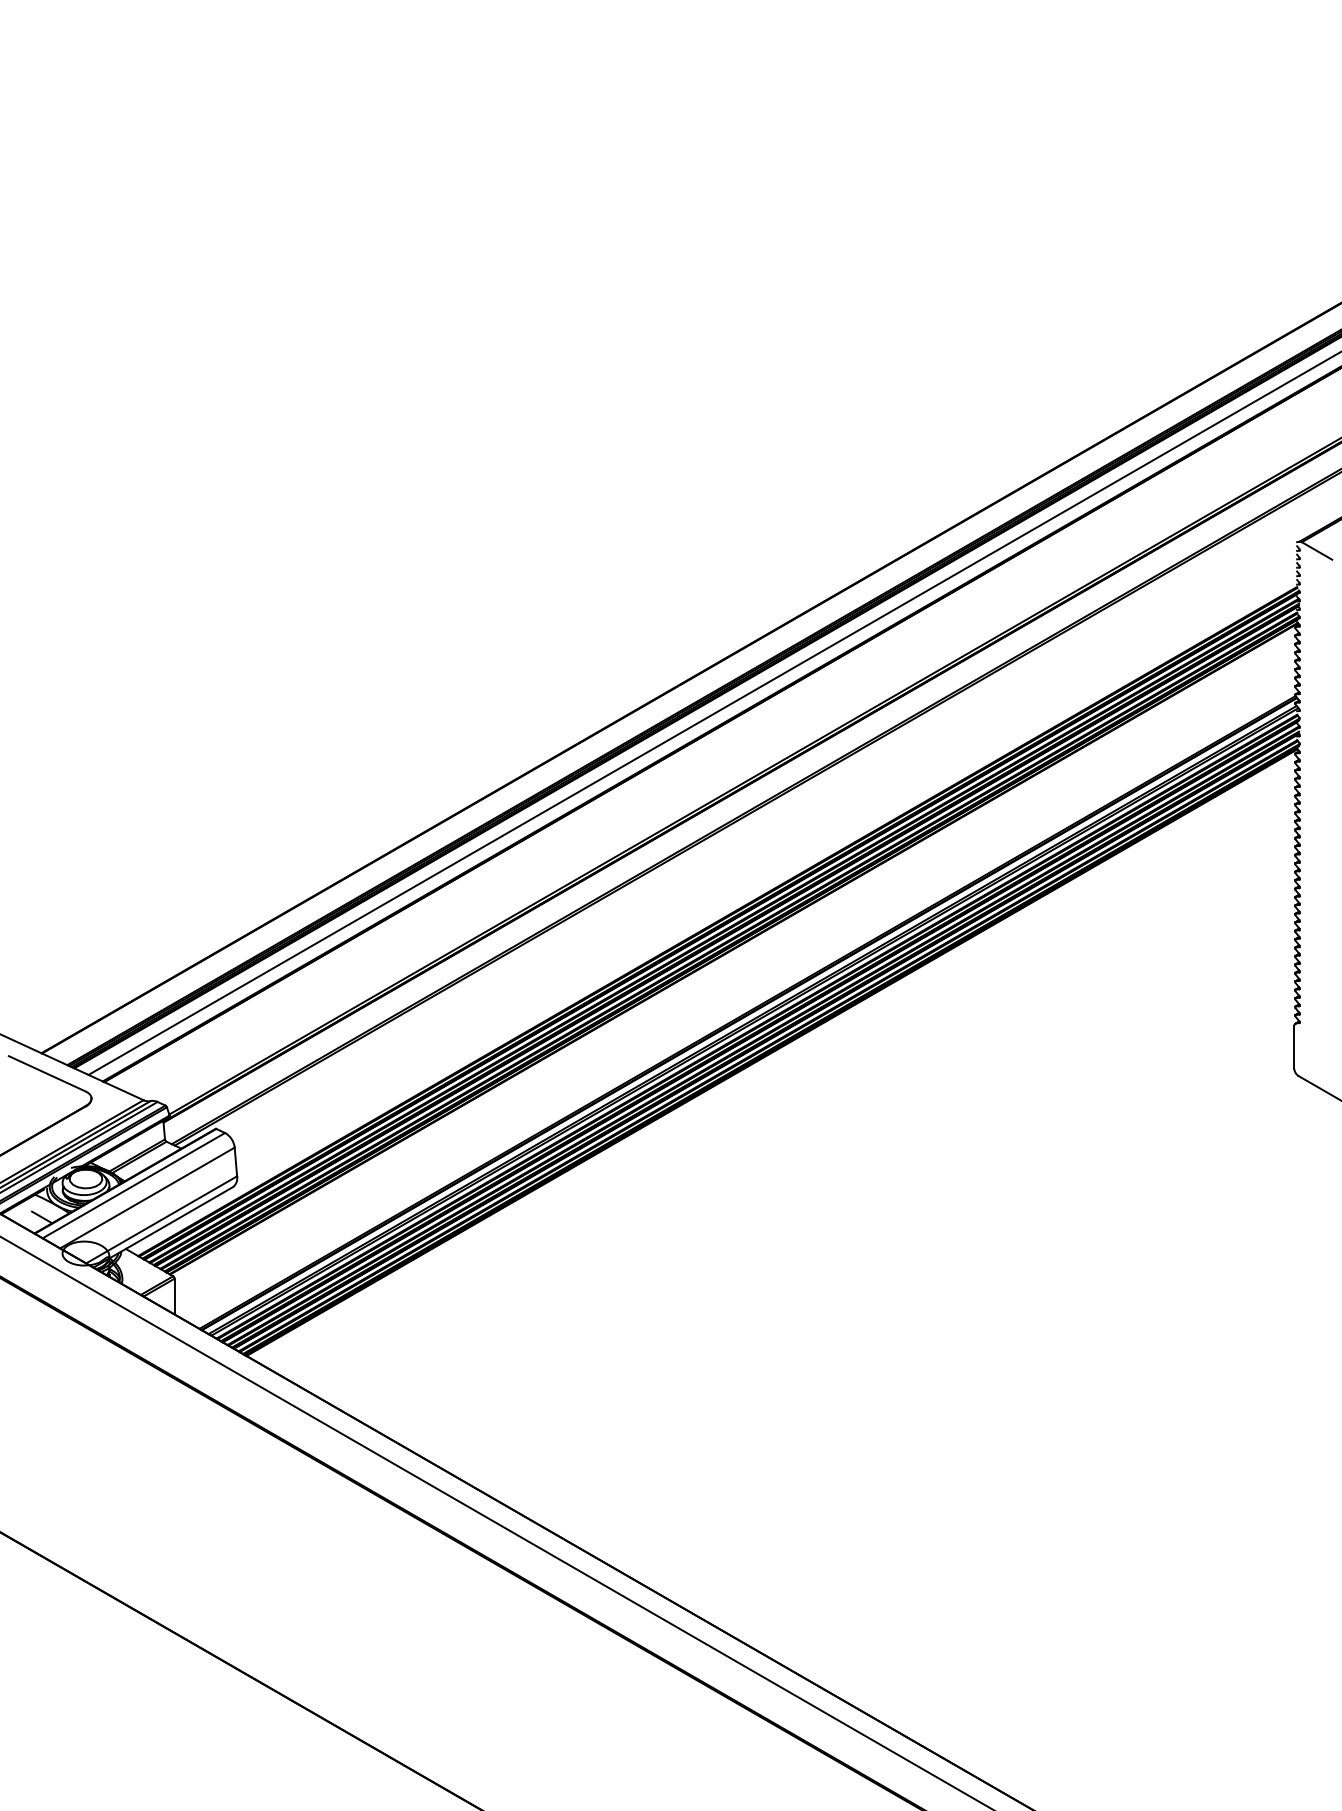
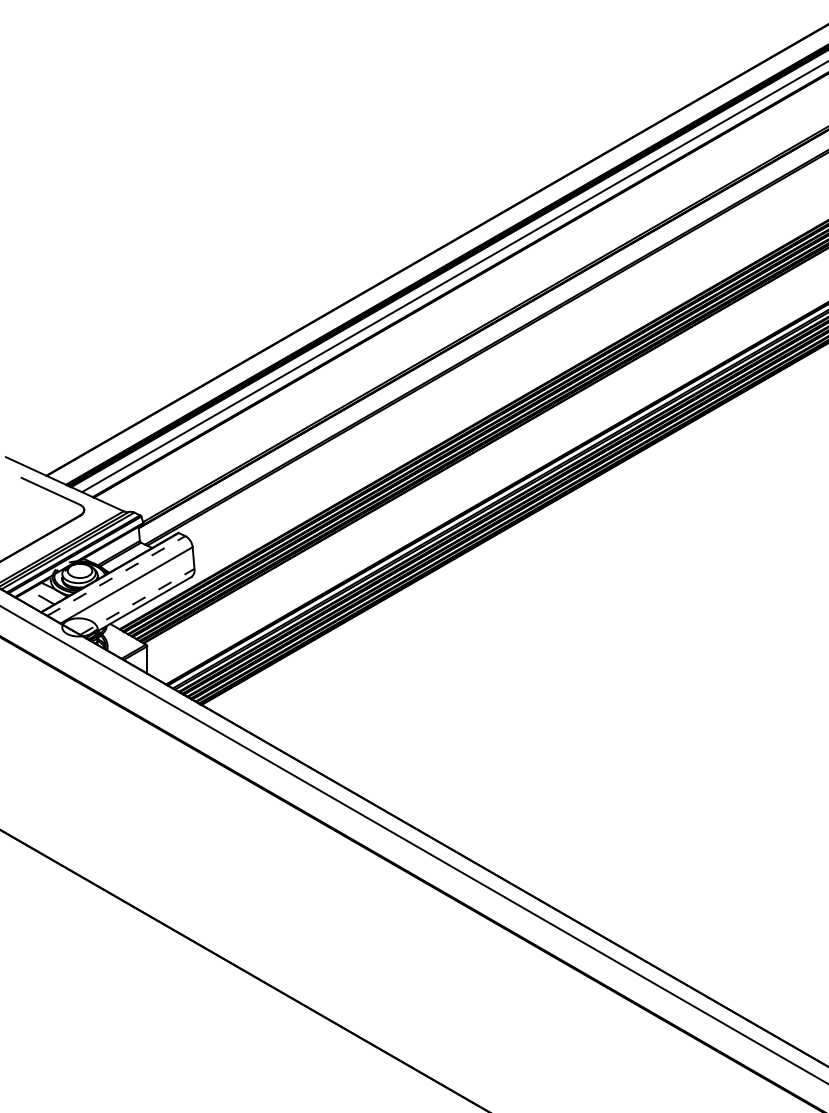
line: (134, 1185) -> (116, 575), solid -> dashed
line: (162, 1219) -> (137, 601), solid -> dashed

